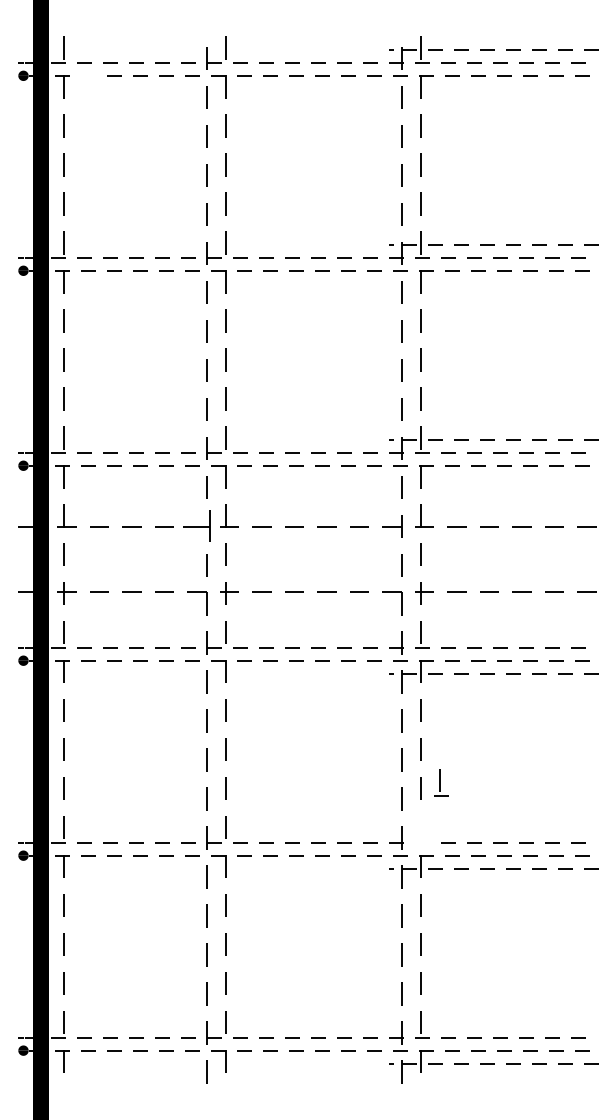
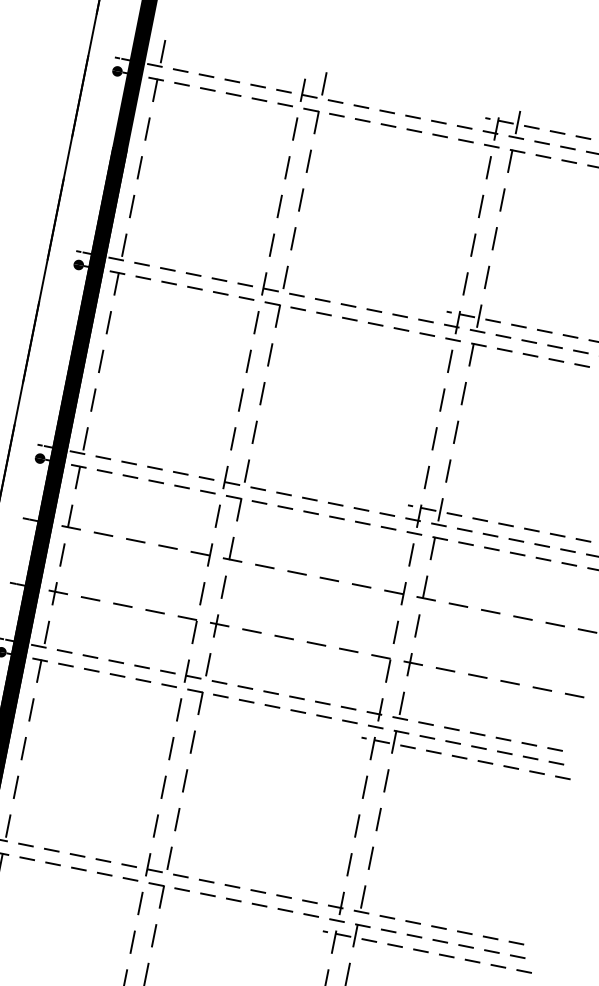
line: (88, 75) -> (182, 83), added
part: (197, 526) -> (200, 553), size x0.71
part: (441, 782) -> (364, 899), moved

